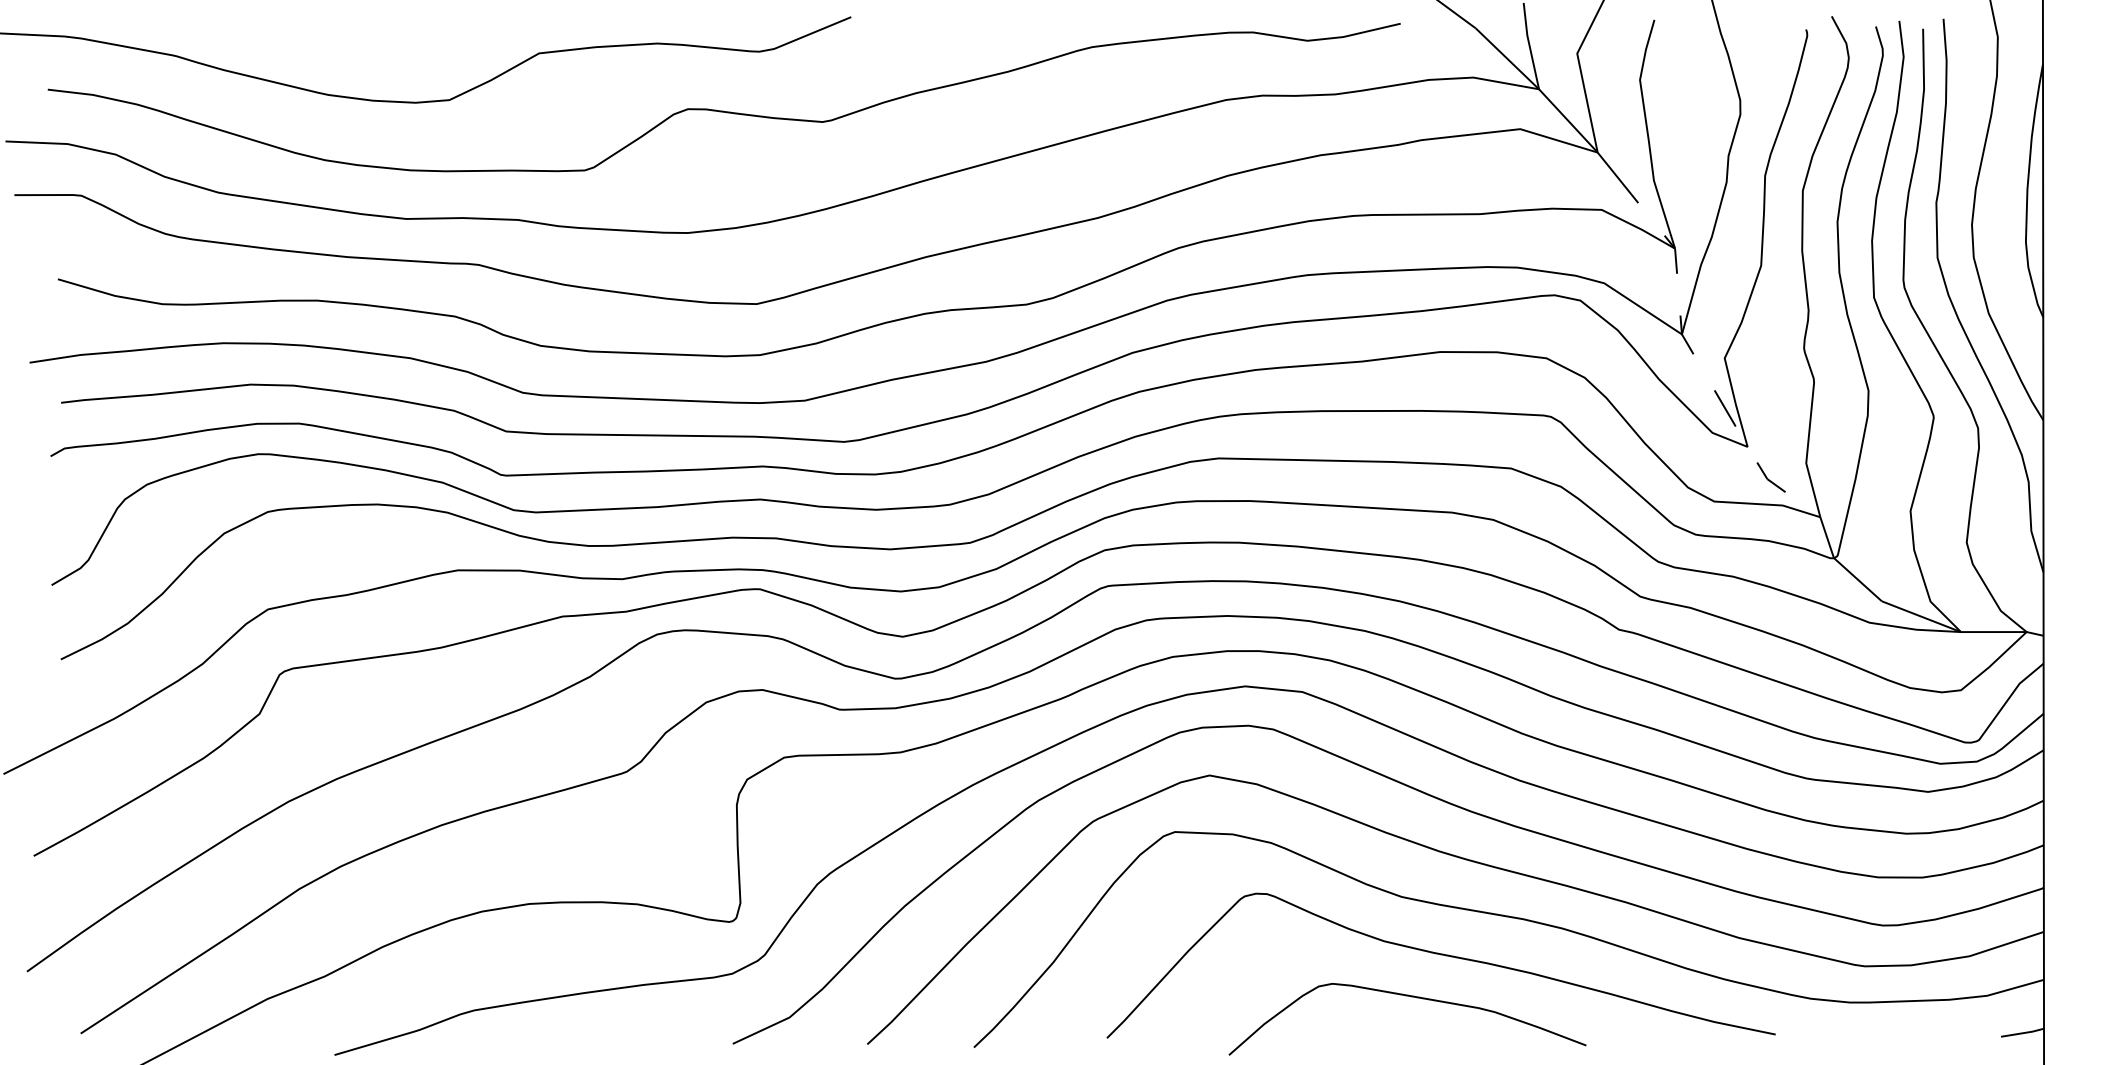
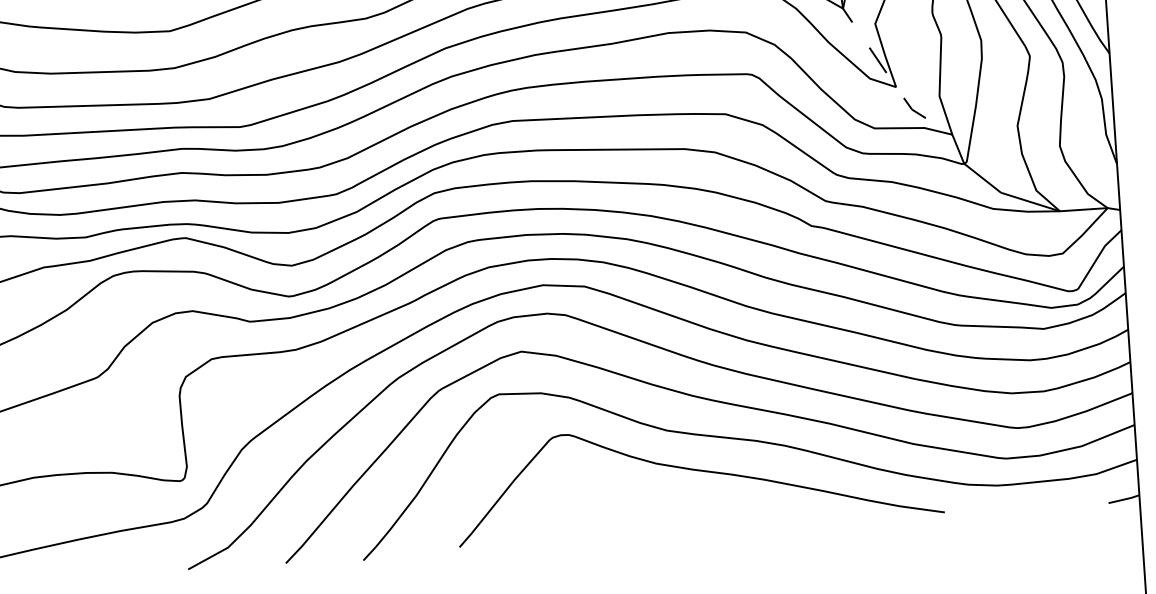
curve: (1411, 997) -> (678, 503), removed

